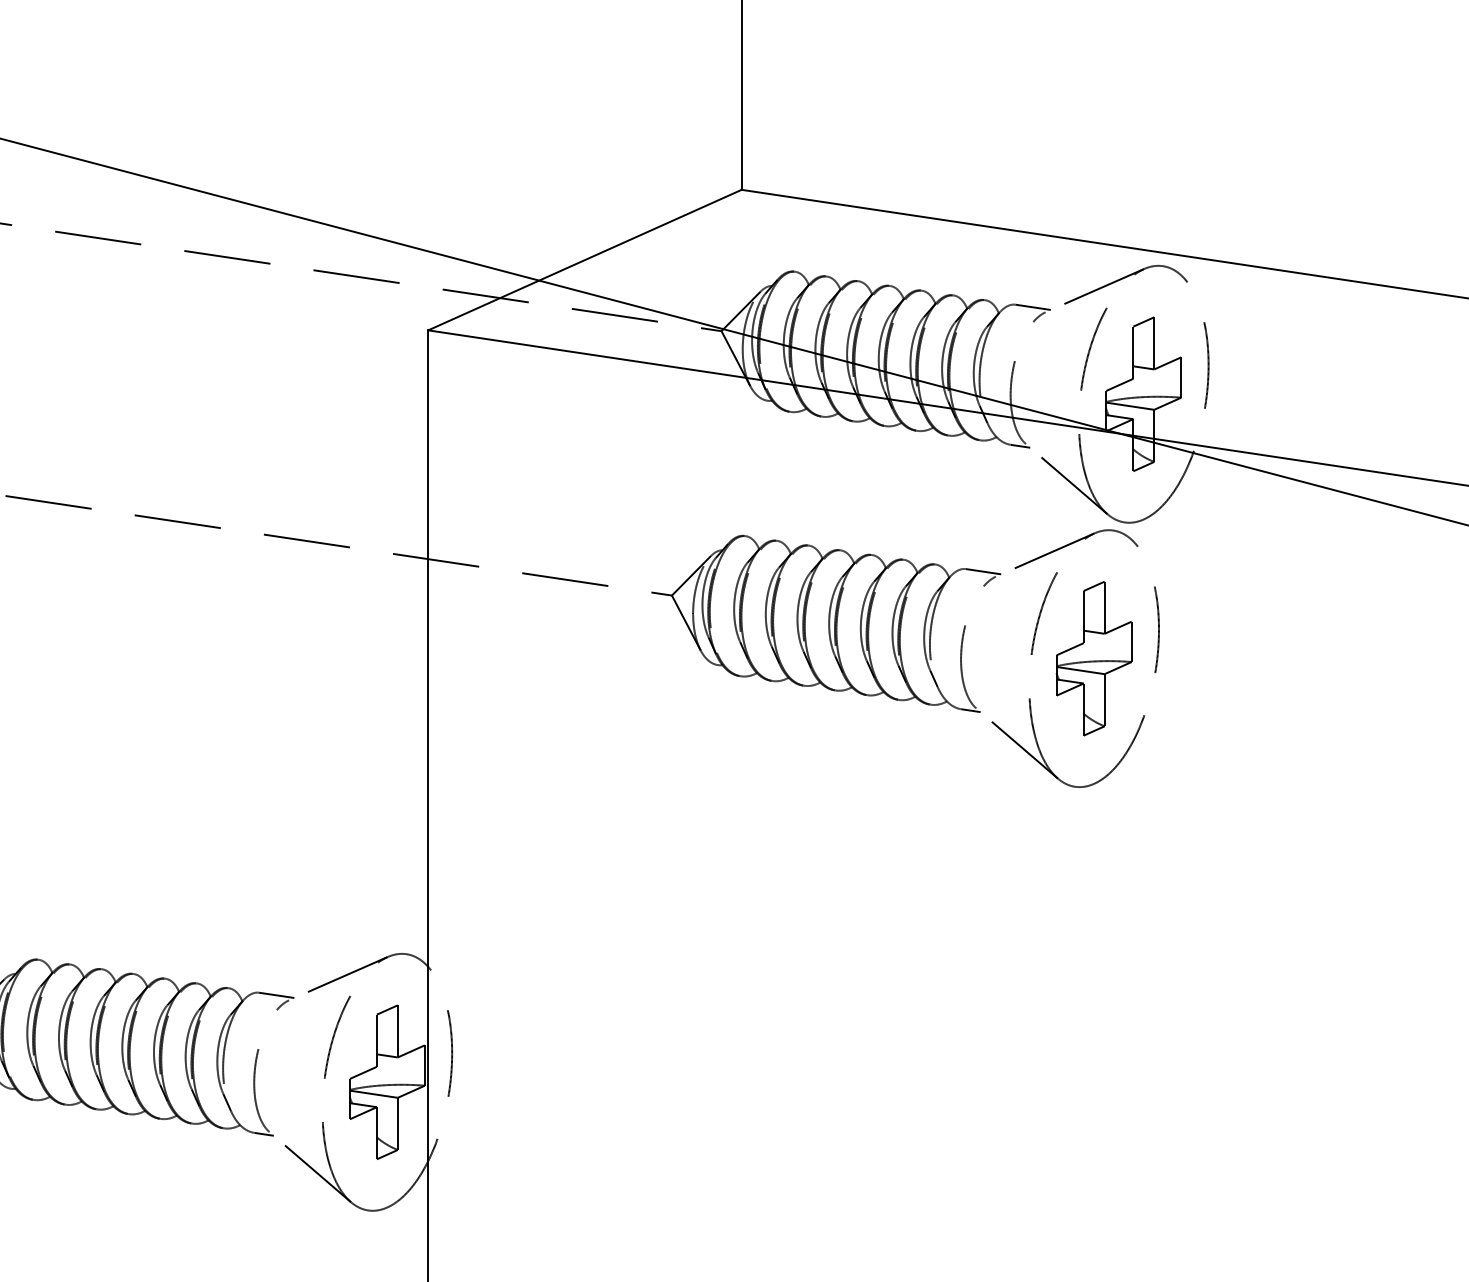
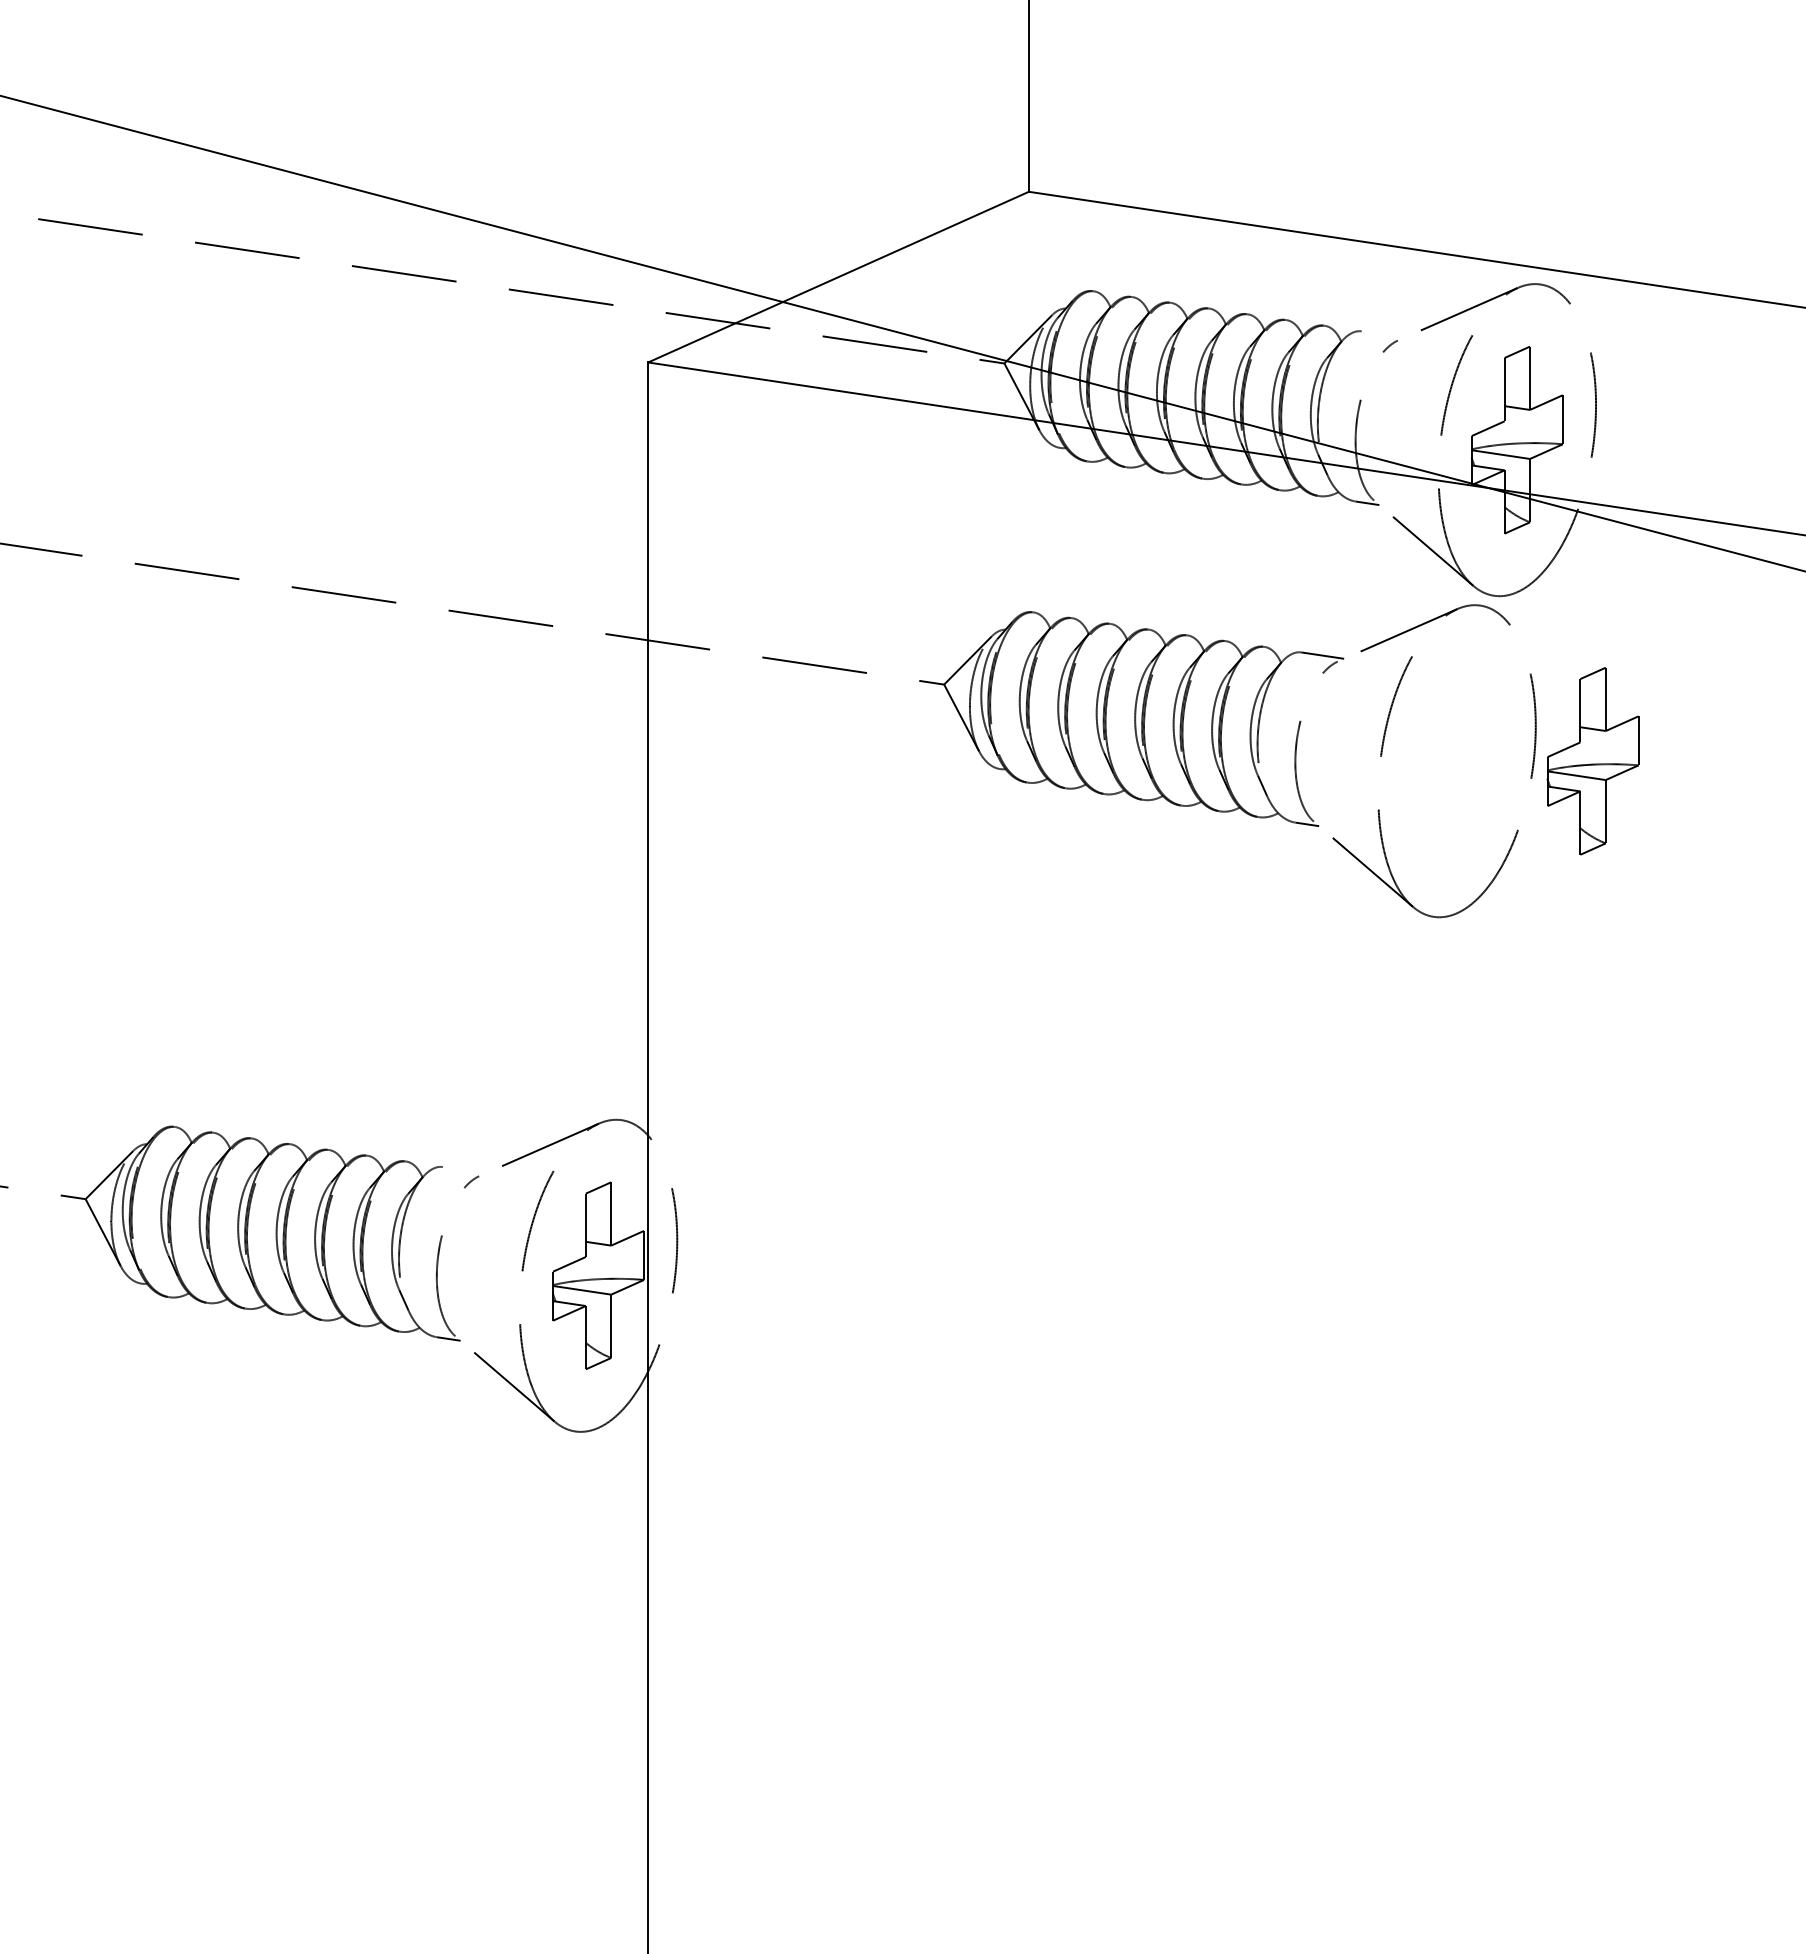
line: (1032, 307) -> (1382, 334), removed
part: (1093, 658) -> (1592, 761), moved
line: (276, 995) -> (463, 1170), removed

